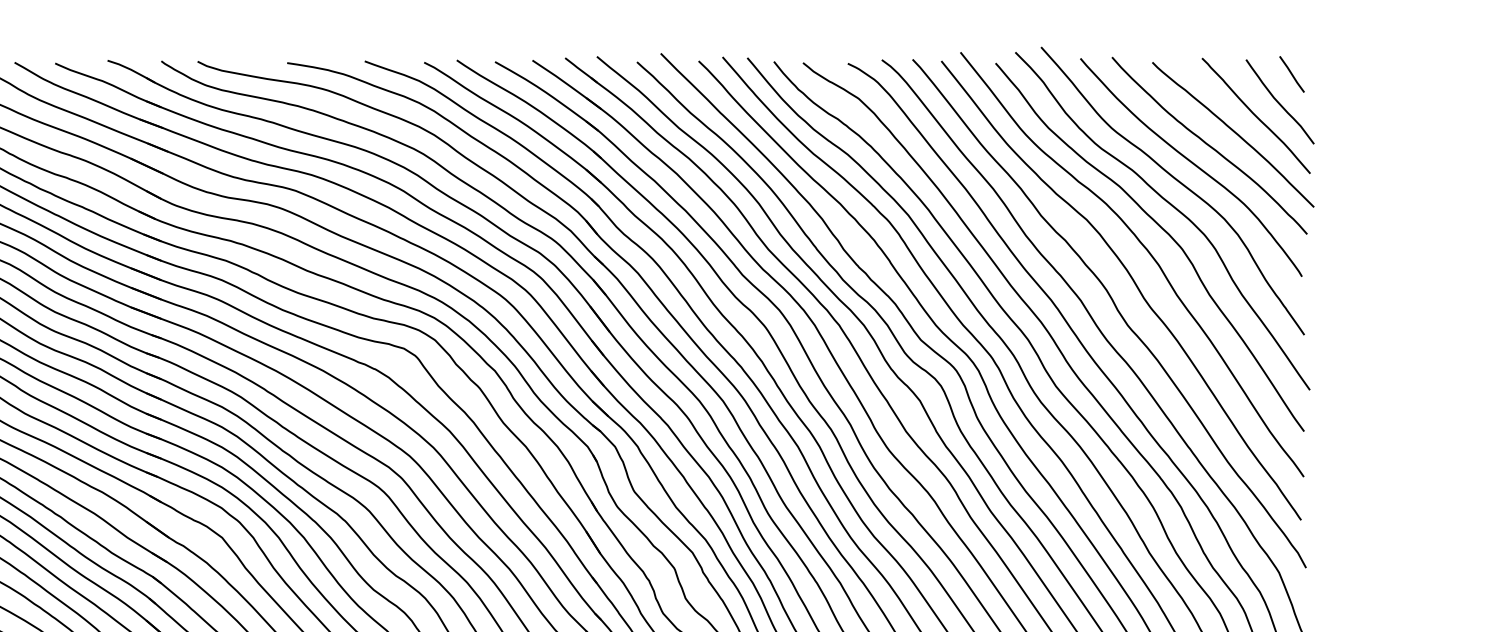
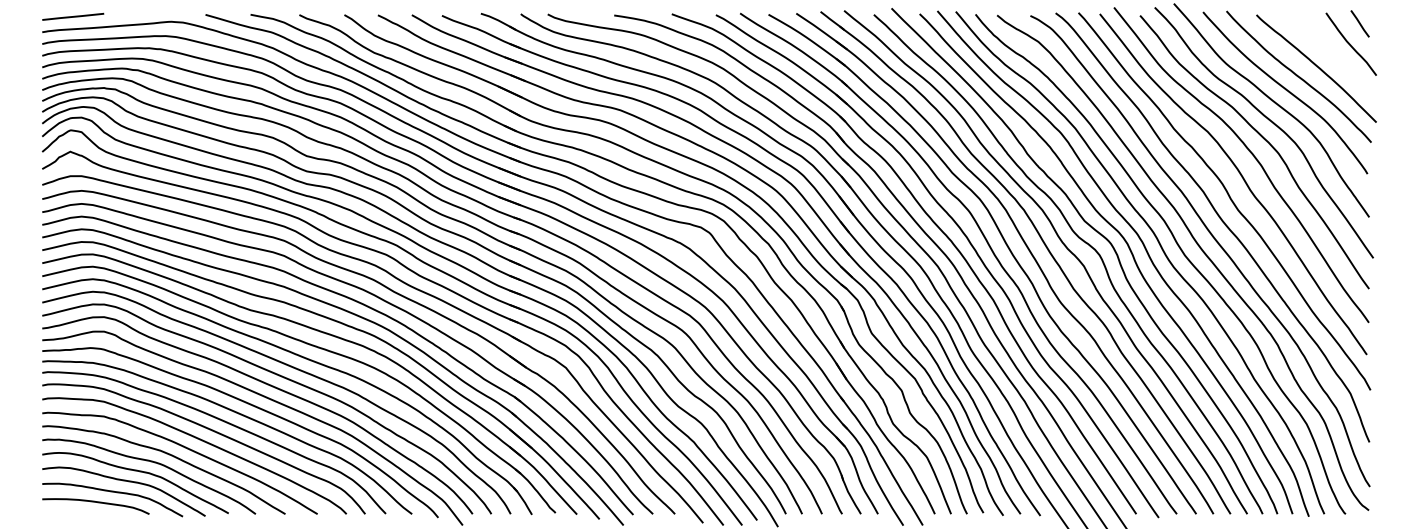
curve: (1256, 115) -> (1333, 54), removed

